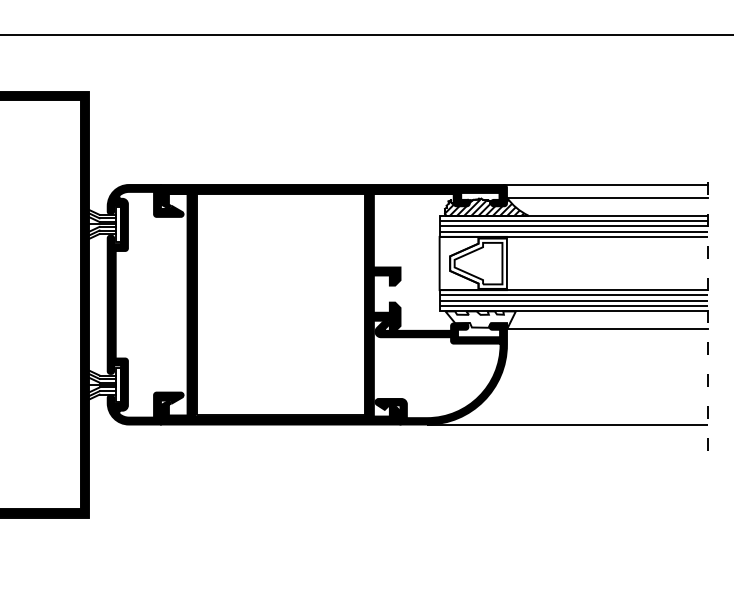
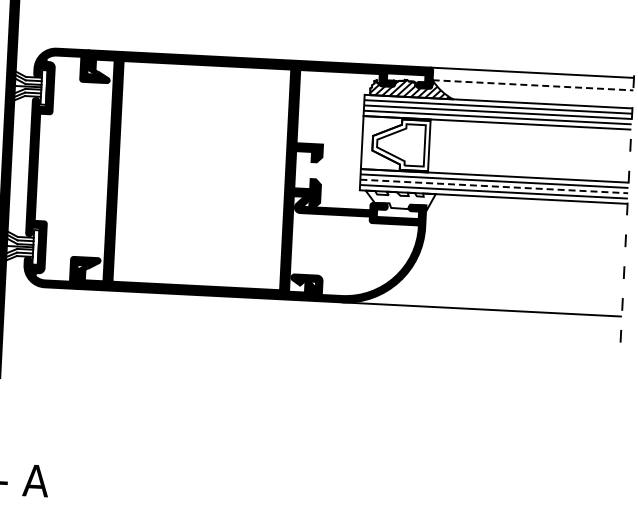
line: (607, 197) -> (532, 85), solid -> dashed
line: (574, 300) -> (494, 186), solid -> dashed
line: (607, 329) -> (526, 216), removed

